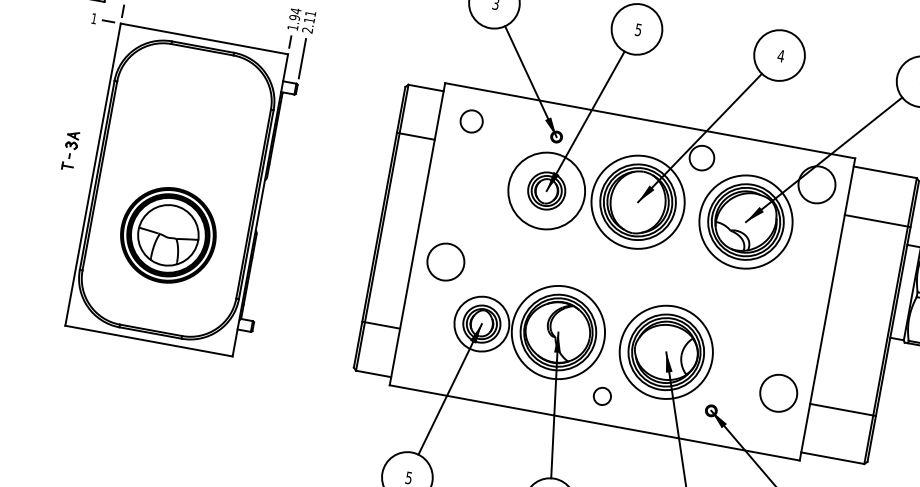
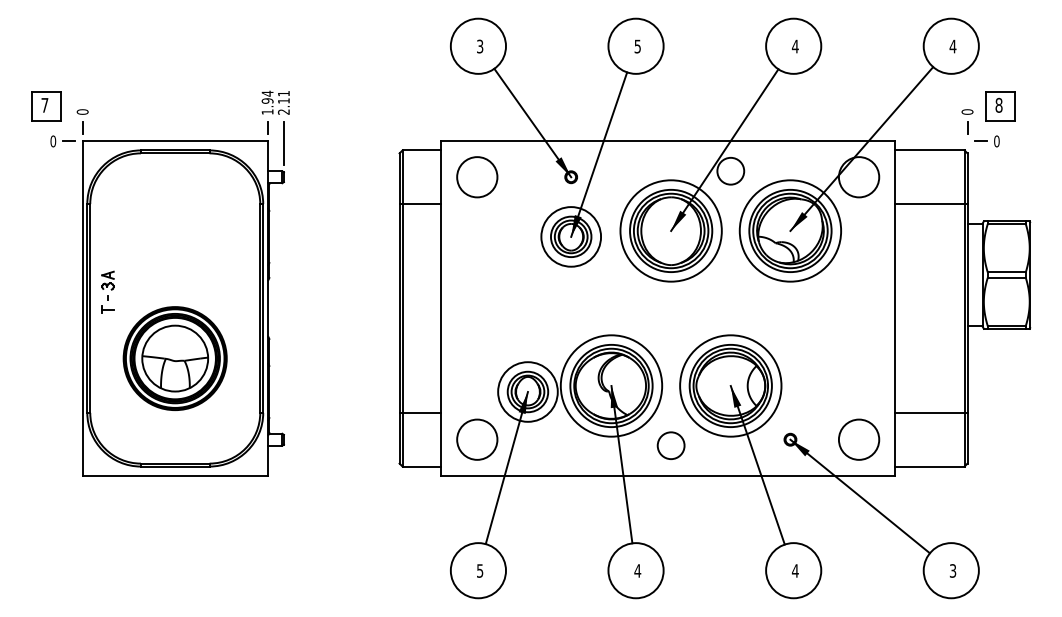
text: (94, 18) -> (53, 141), 1 -> 0
circle: (471, 121) -> (477, 177), size x1.67
part: (70, 149) -> (107, 291), moved
circle: (547, 190) -> (571, 236), size x0.71
circle: (446, 261) -> (477, 439), moved
circle: (779, 393) -> (859, 439), moved
circle: (601, 396) -> (670, 445), size x1.43

